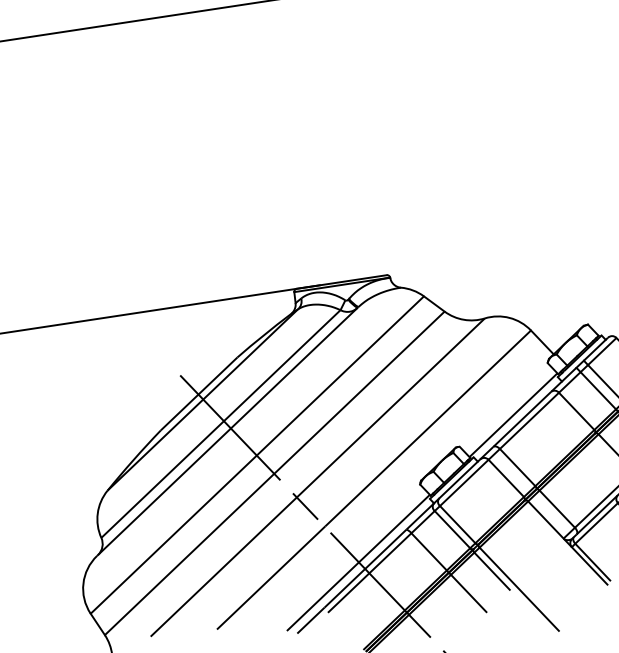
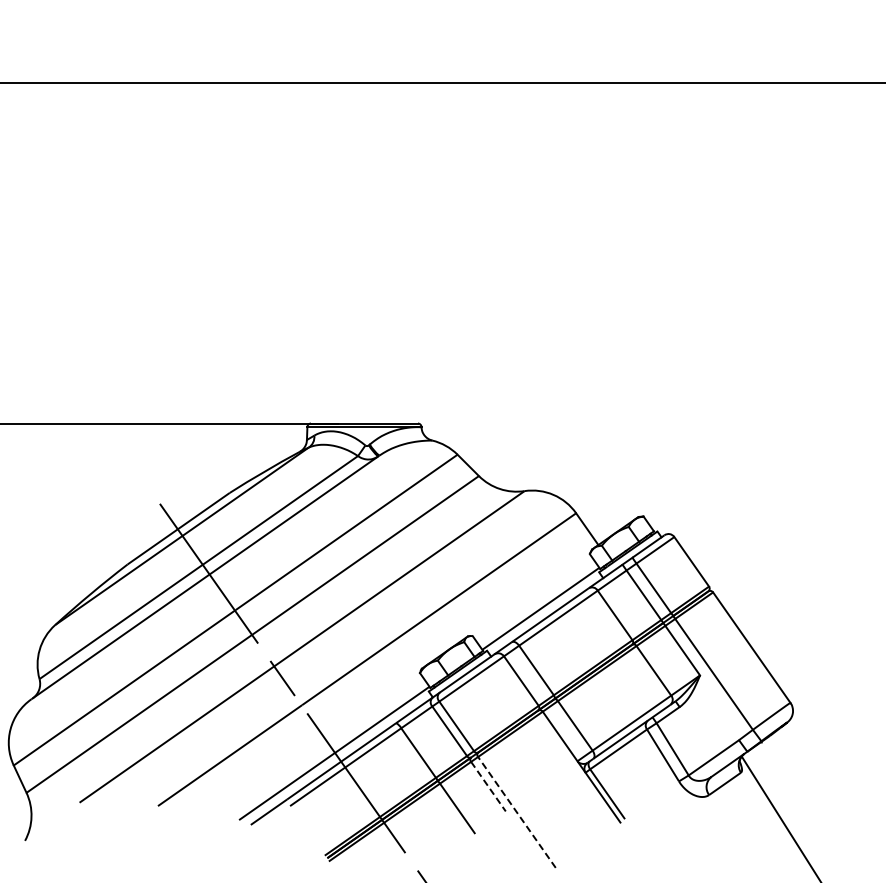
line: (492, 571) -> (488, 787), solid -> dashed
line: (518, 589) -> (516, 812), solid -> dashed

